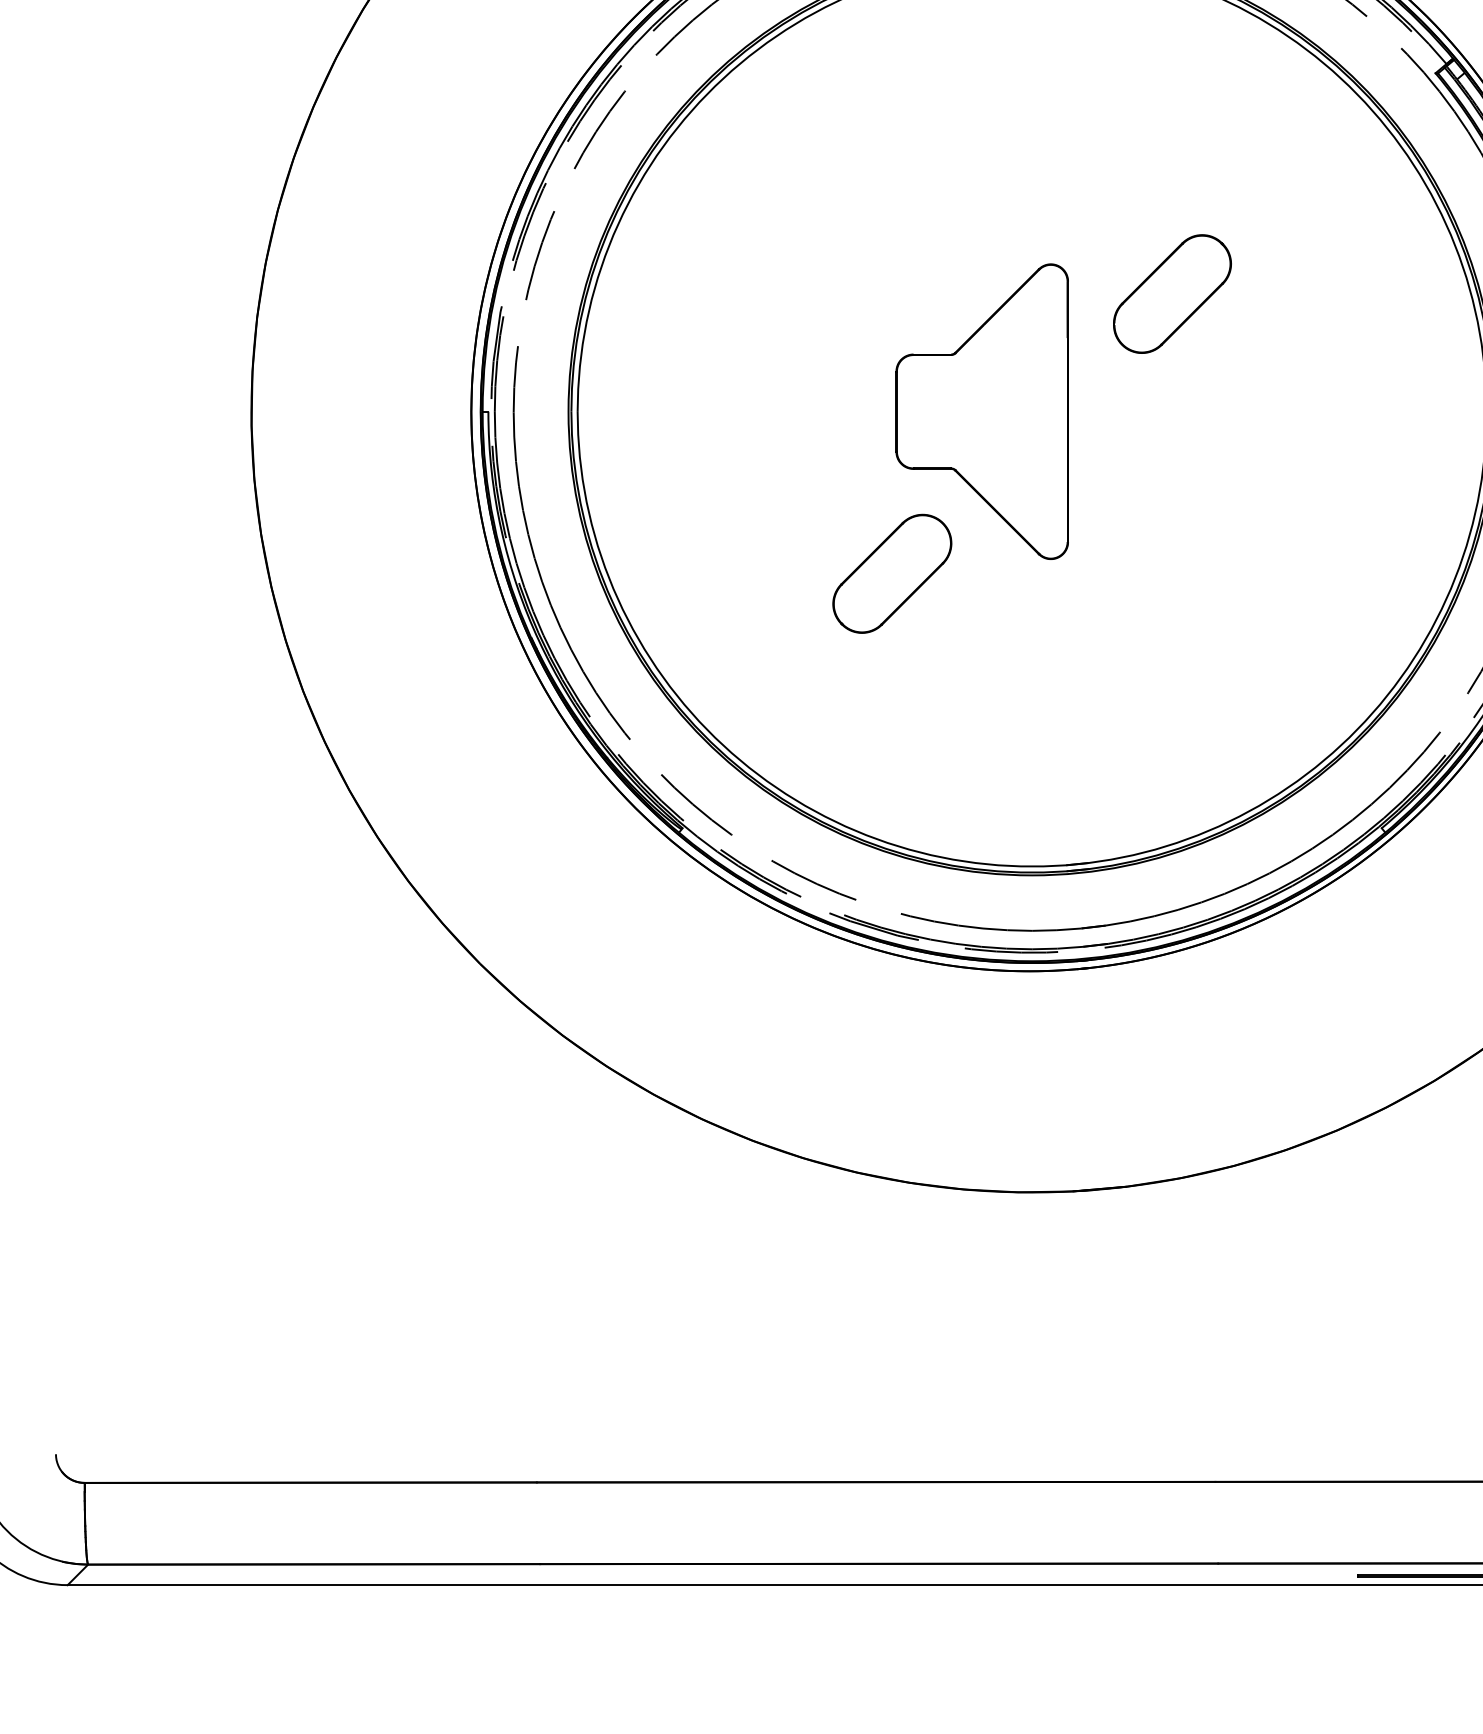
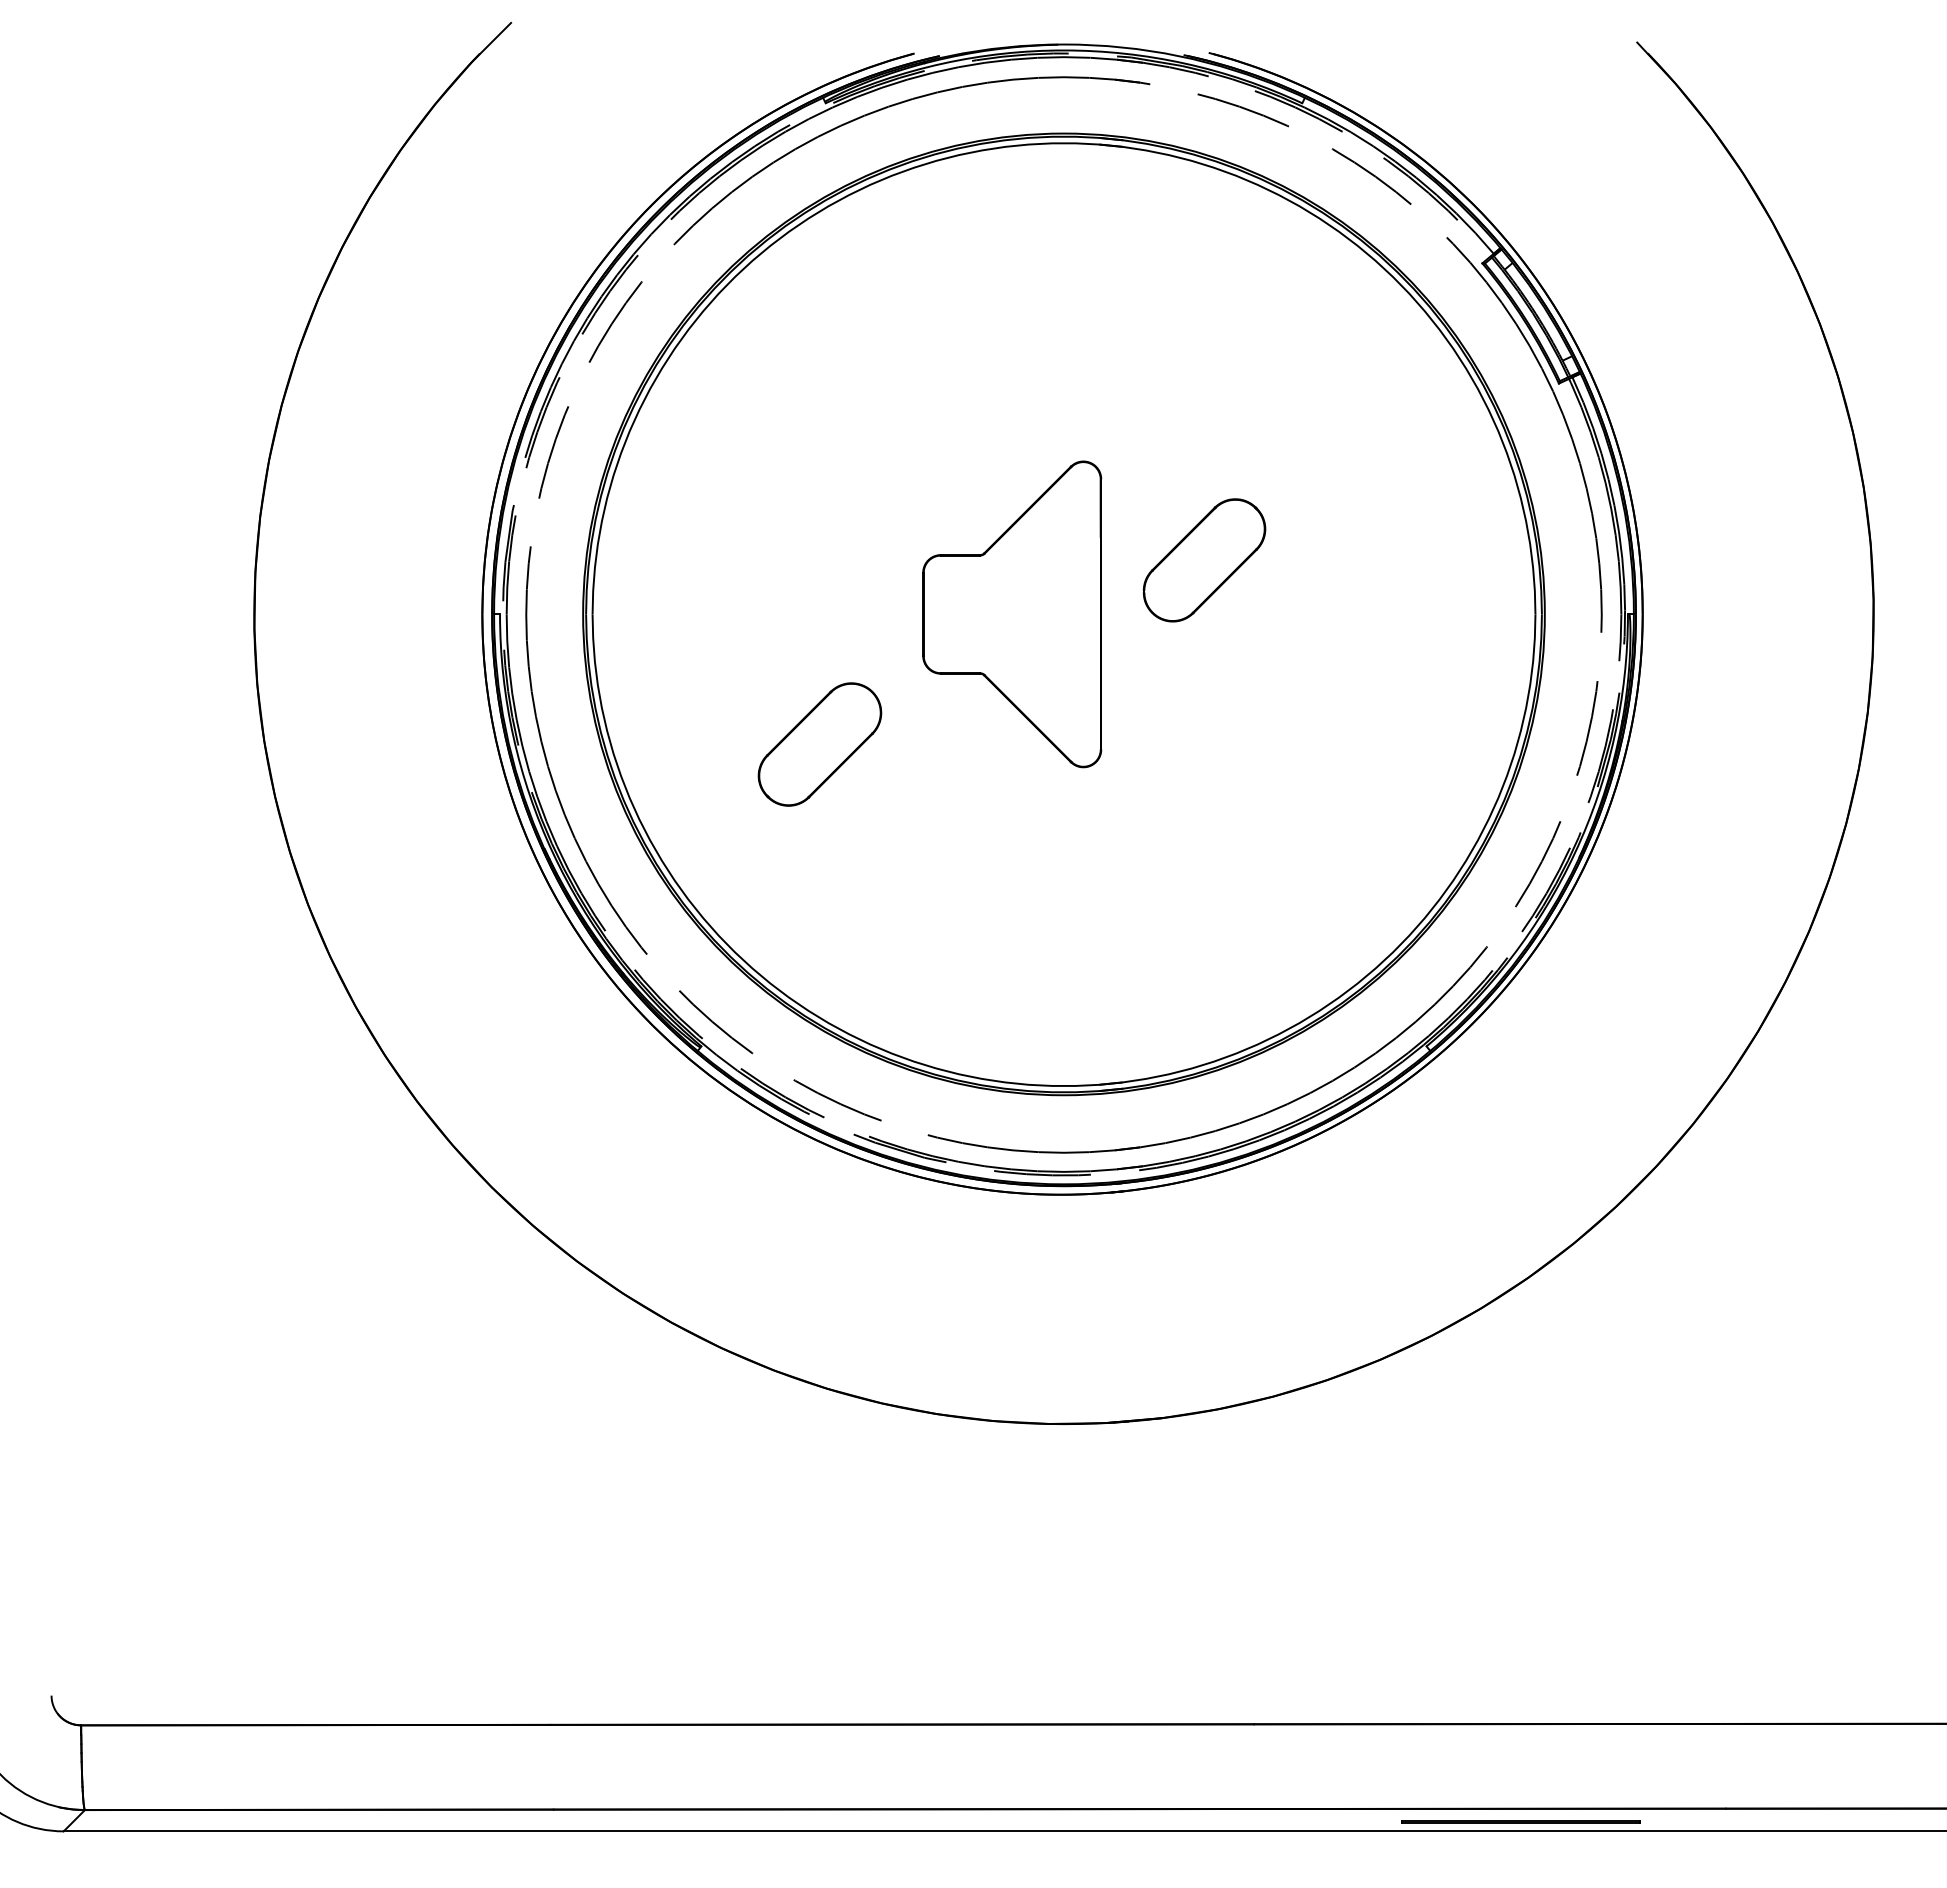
part: (1172, 294) -> (1204, 560), moved
part: (891, 573) -> (819, 744), moved

